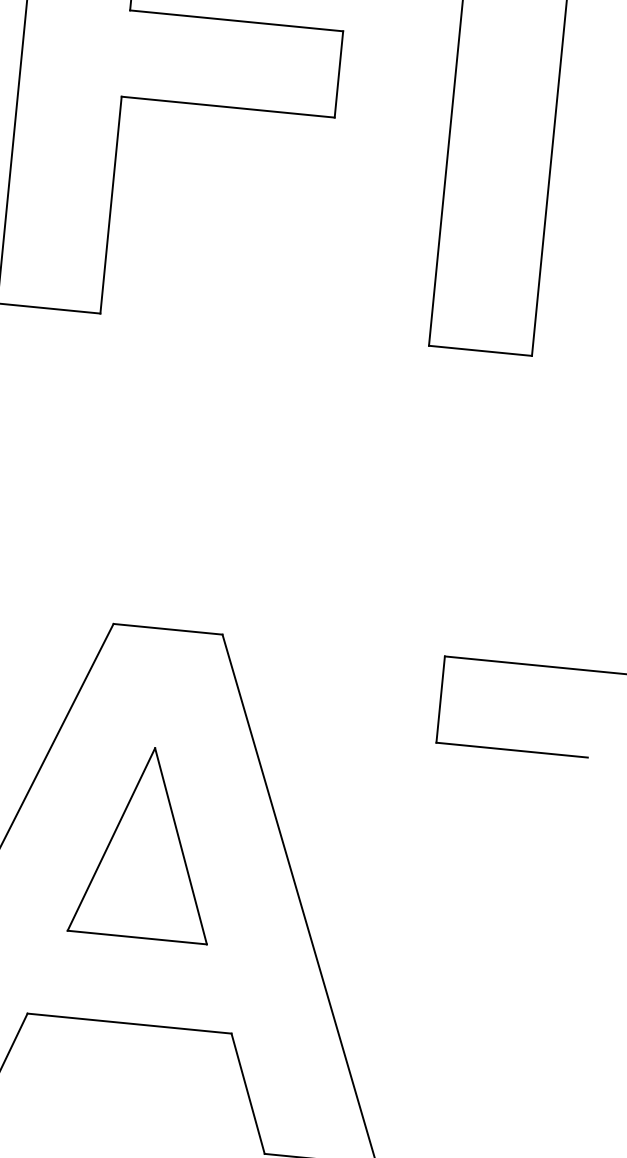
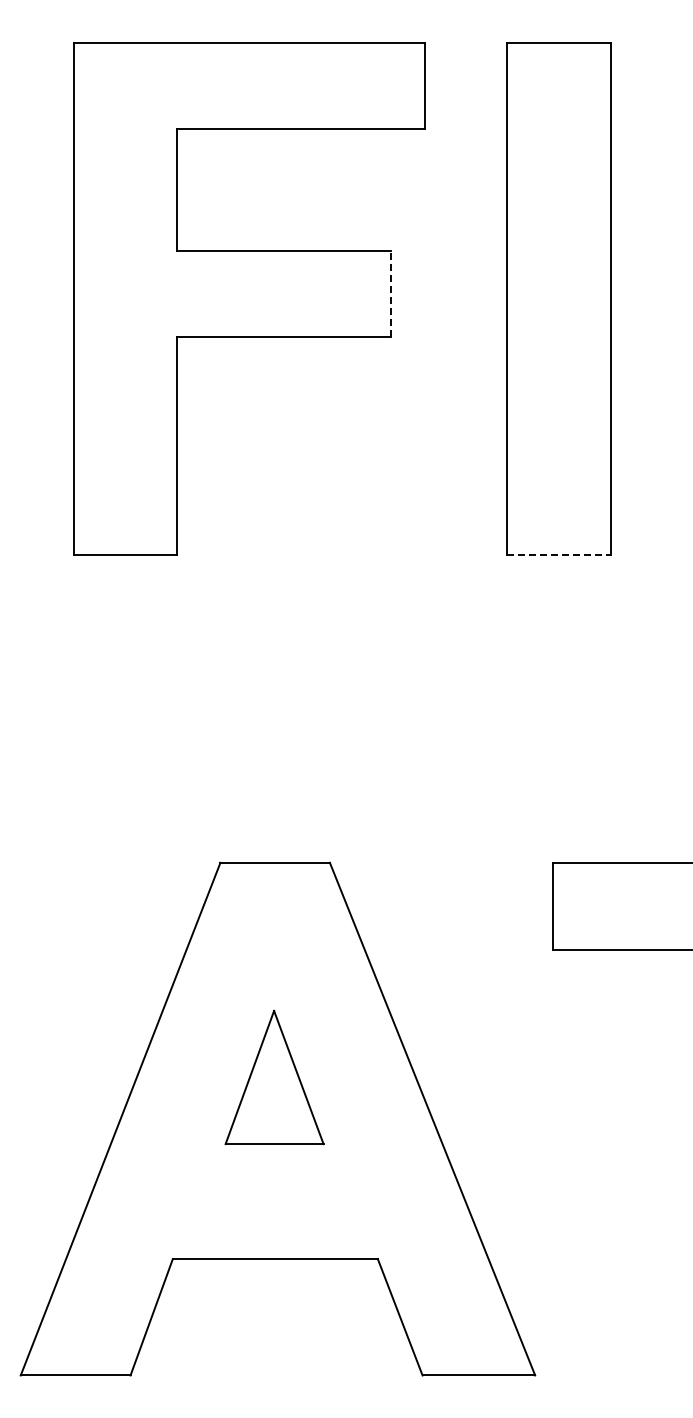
line: (339, 74) -> (391, 293), solid -> dashed
line: (480, 351) -> (558, 555), solid -> dashed
part: (146, 842) -> (274, 1077), size x0.7

